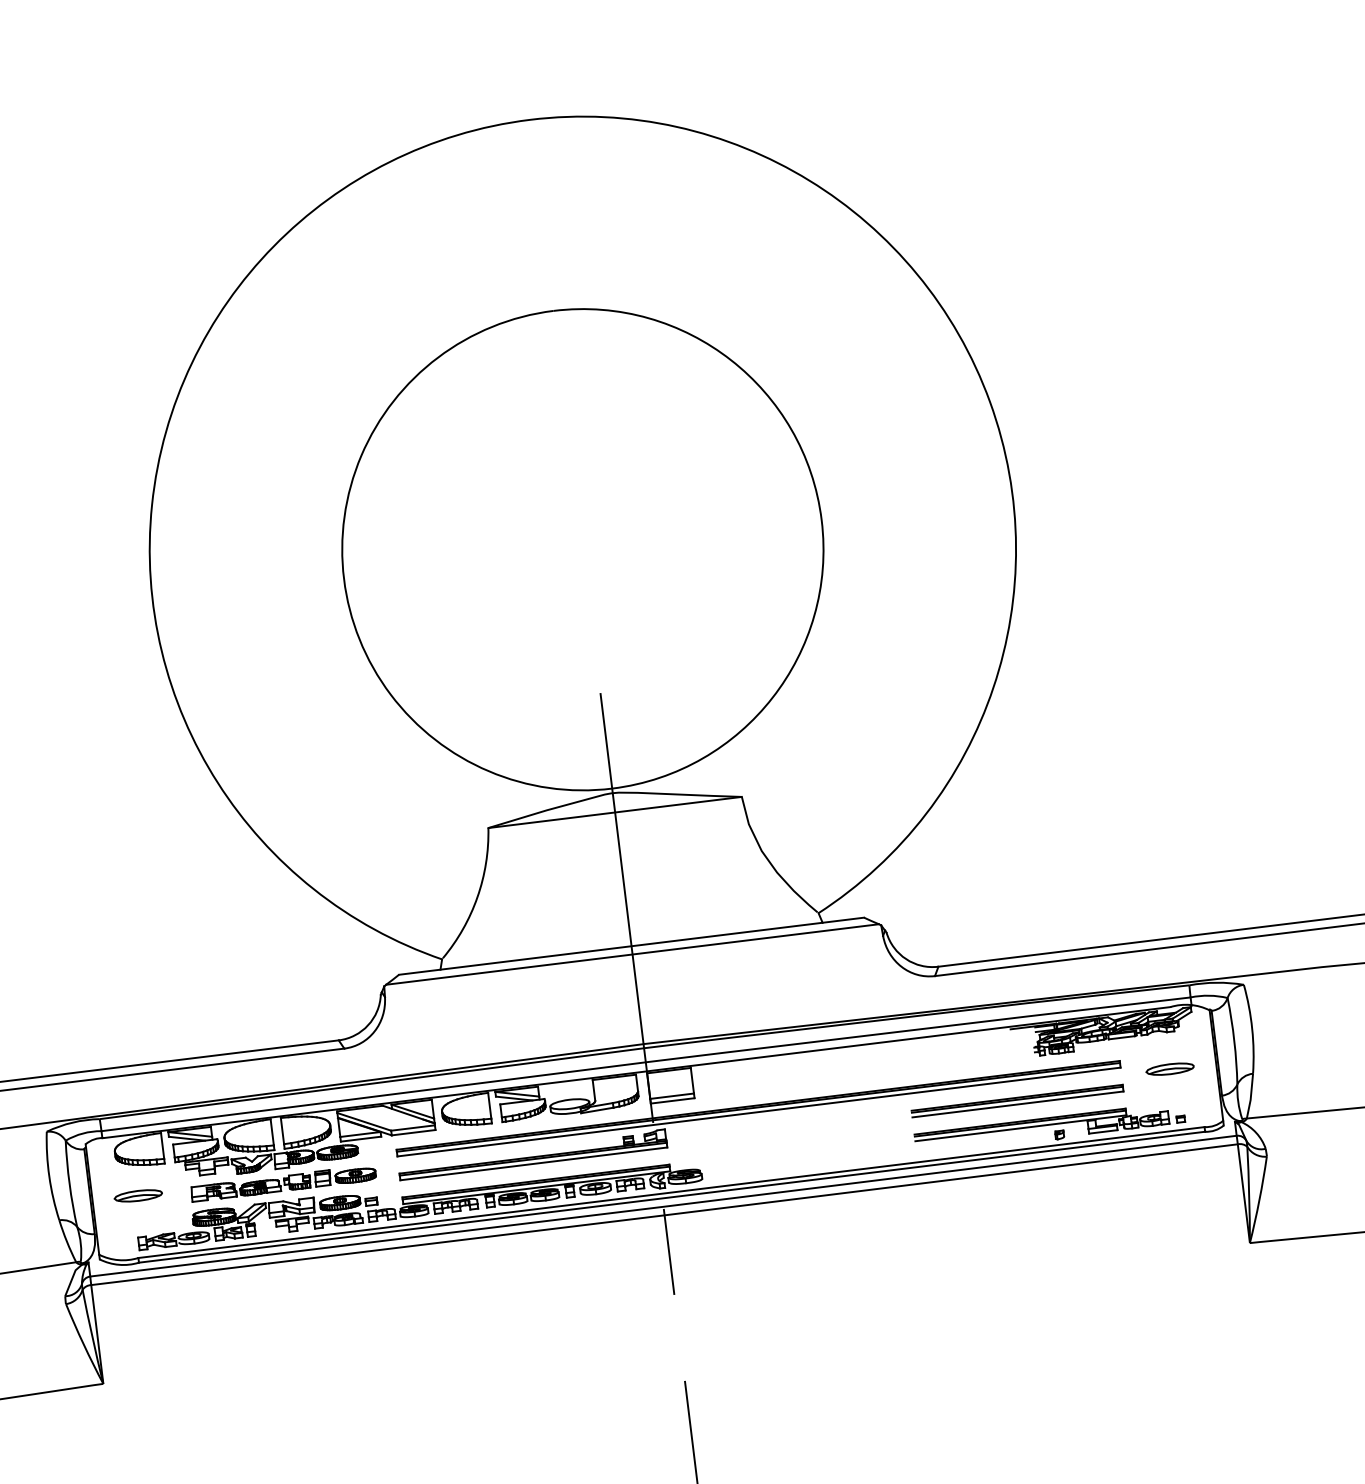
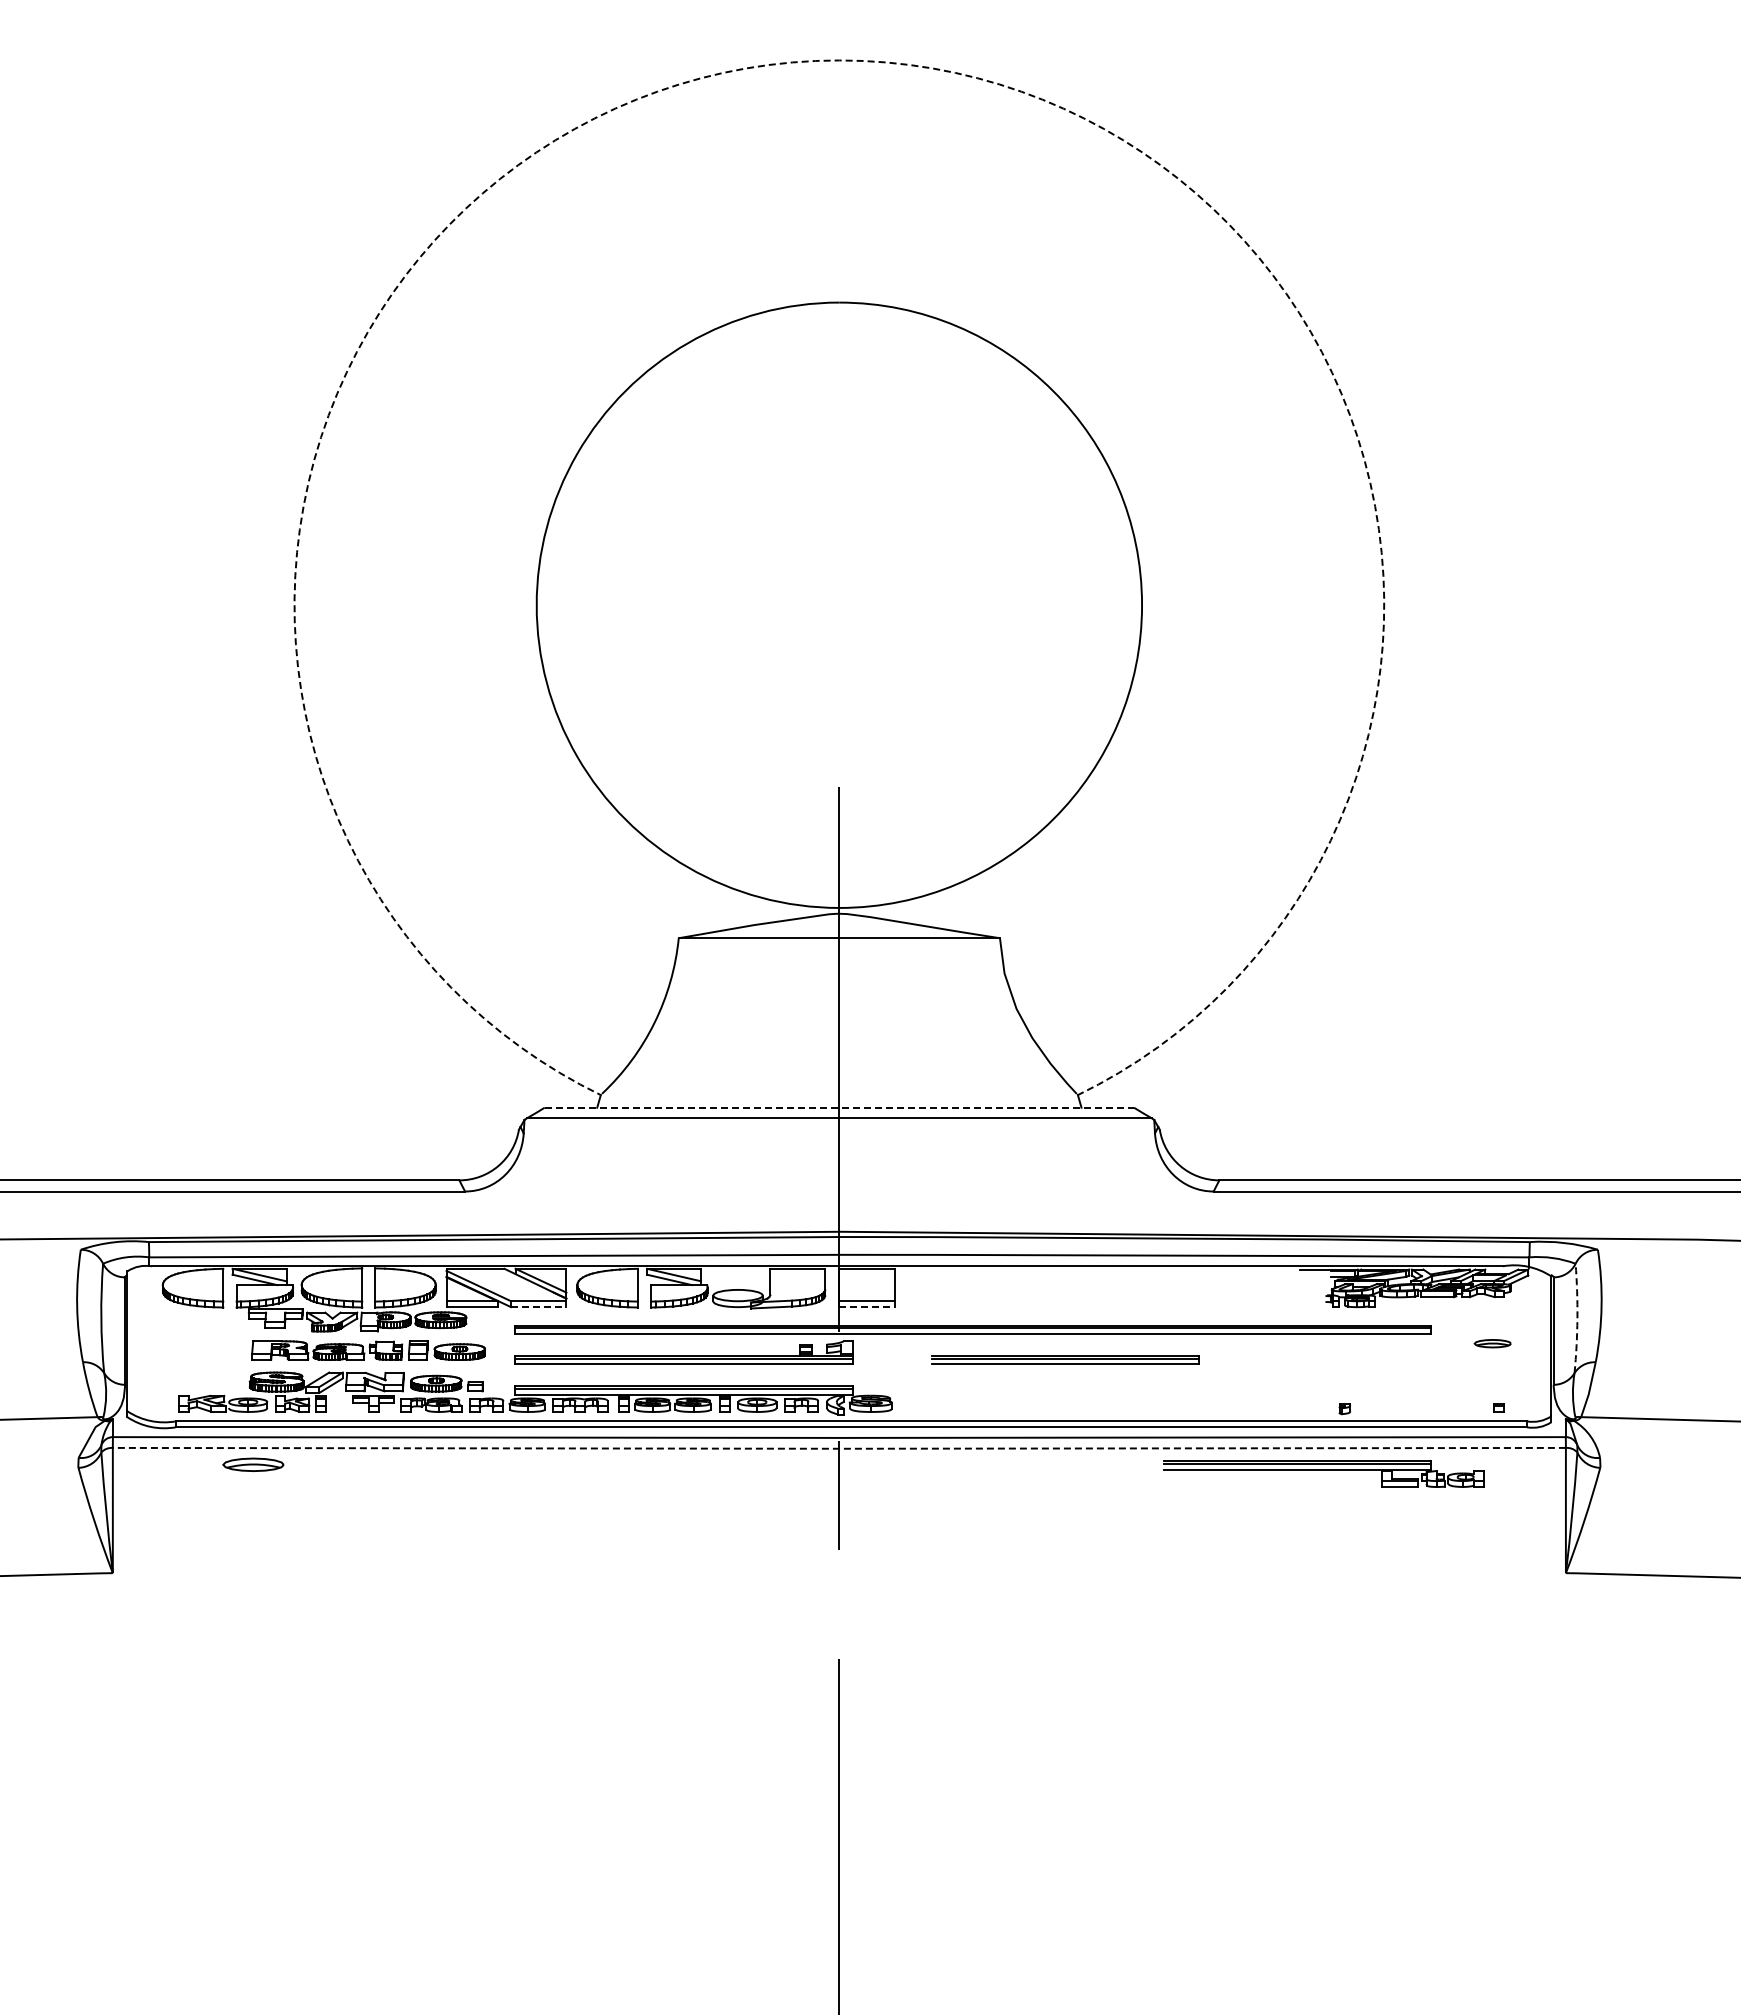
arc: (530, 119) -> (839, 60), solid -> dashed
line: (631, 946) -> (839, 1107), solid -> dashed
arc: (1234, 1041) -> (1577, 1318), solid -> dashed
part: (1169, 1068) -> (1492, 1343), size x0.6
part: (1017, 1100) -> (1065, 1359), moved
line: (673, 1101) -> (867, 1307), solid -> dashed
part: (1041, 1128) -> (1323, 1473), moved
line: (413, 1133) -> (538, 1307), solid -> dashed
part: (138, 1195) -> (253, 1464), moved
line: (664, 1215) -> (839, 1448), solid -> dashed

